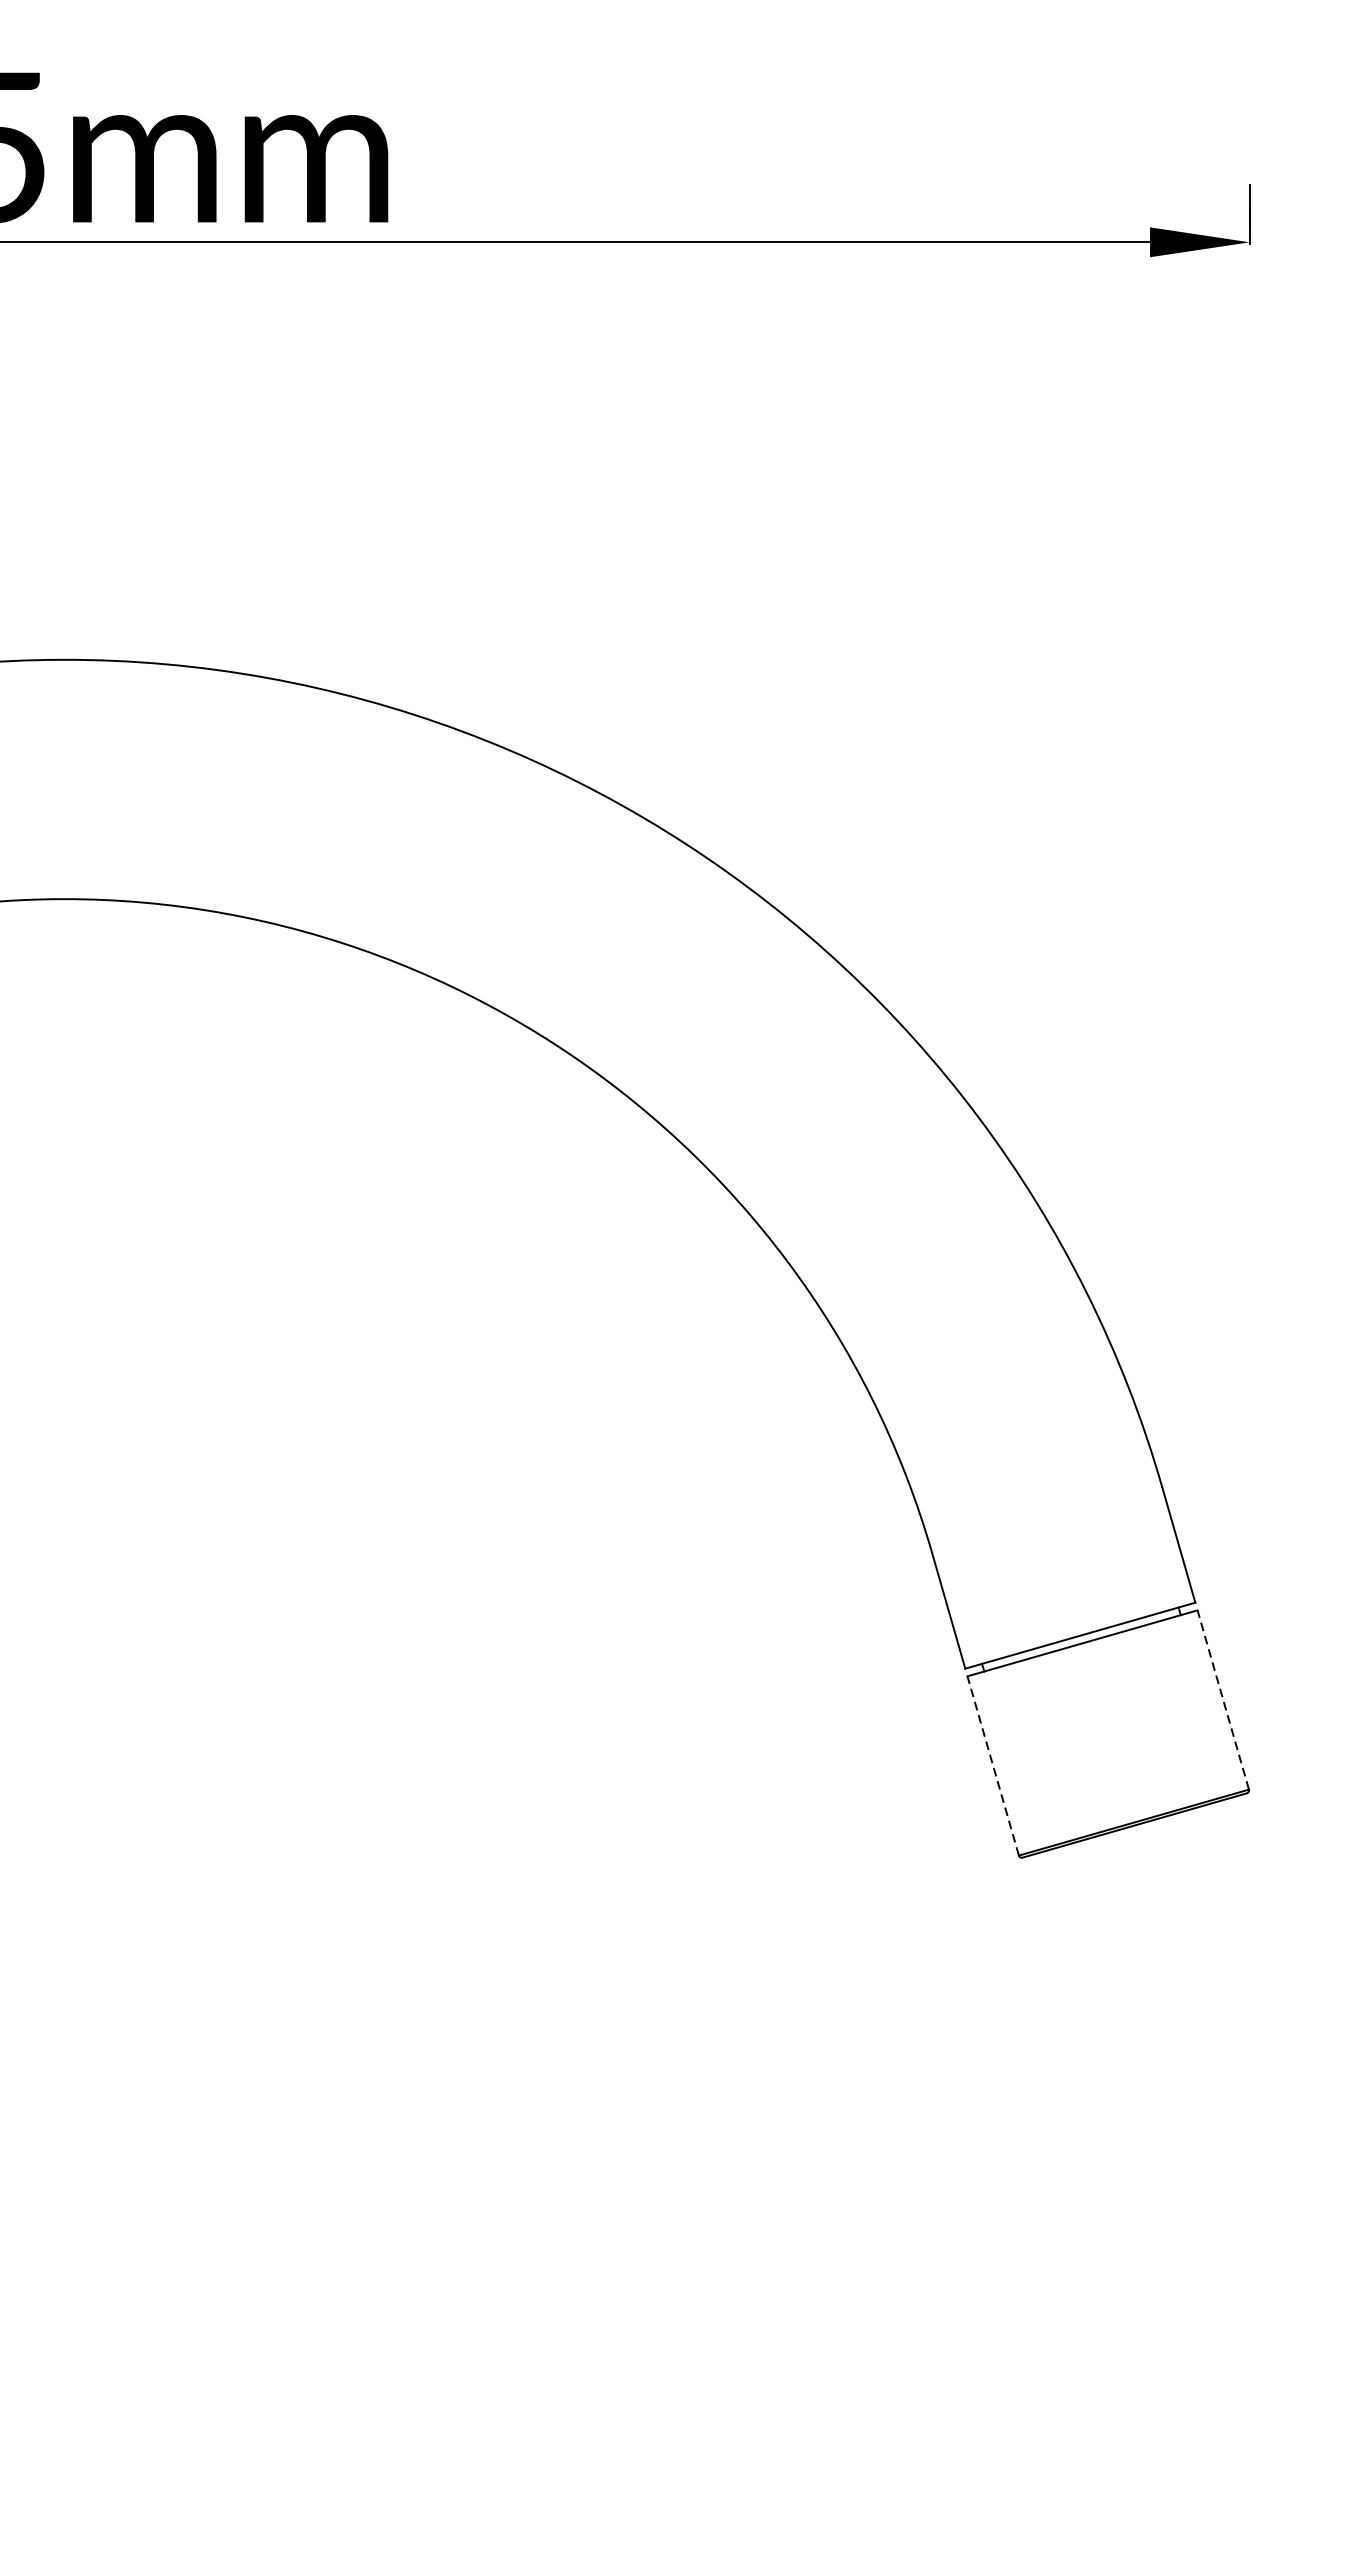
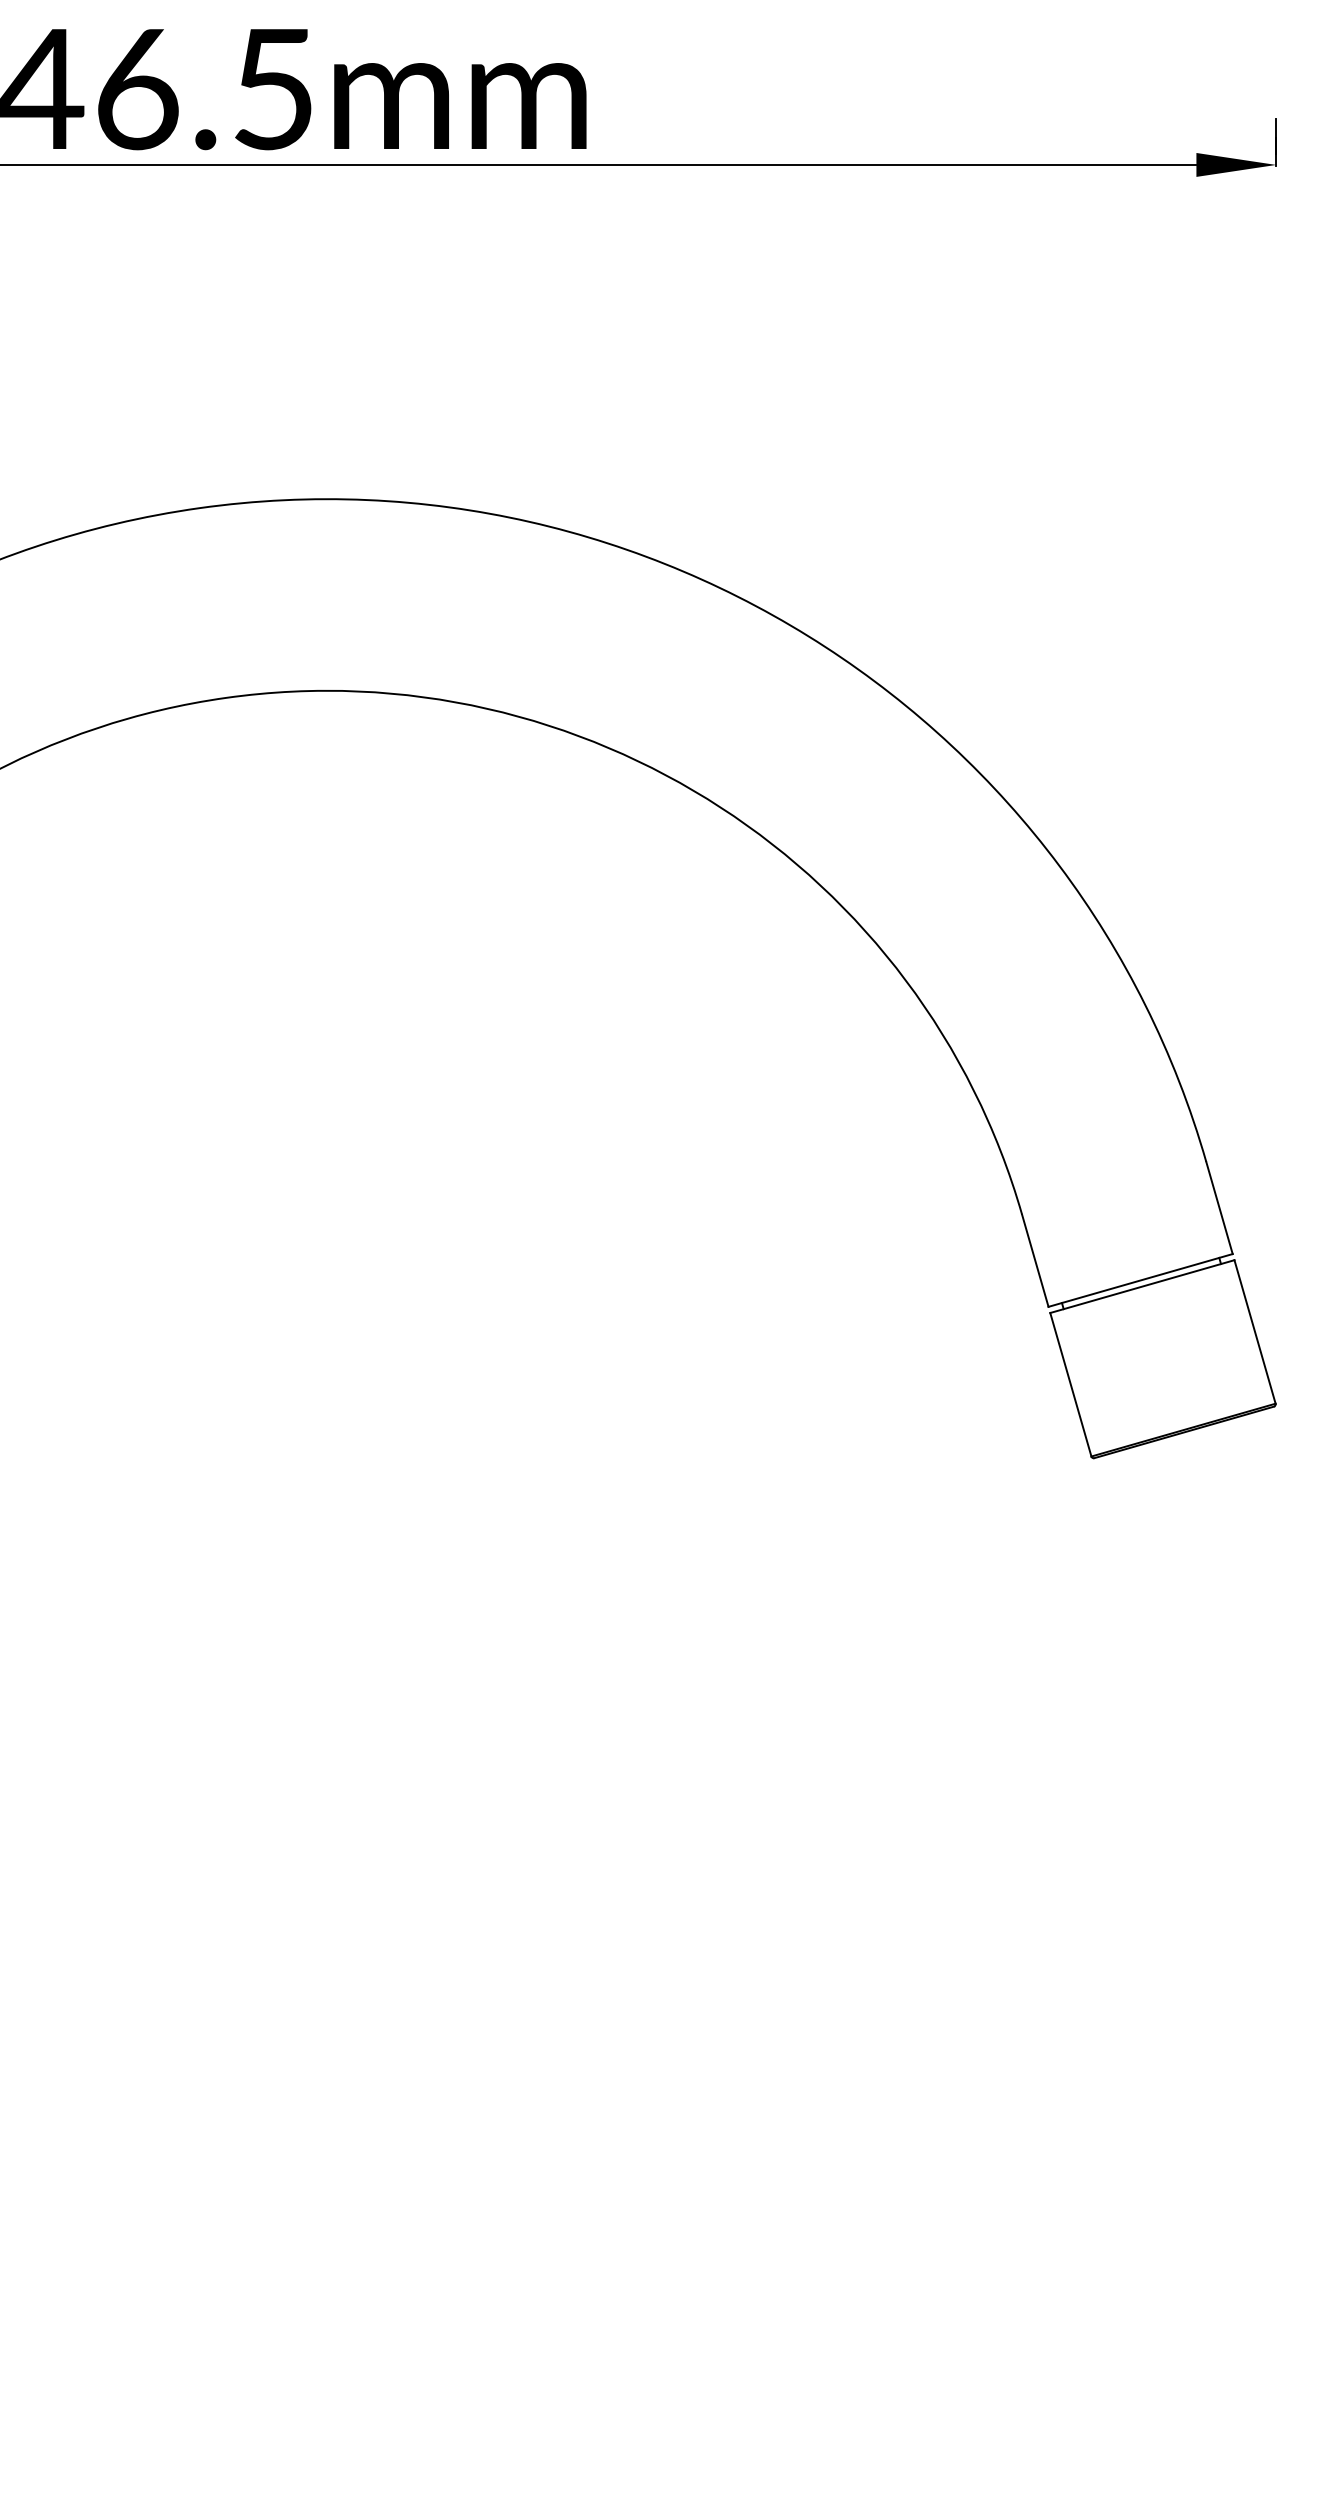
line: (1223, 1699) -> (1255, 1331), dashed -> solid
line: (992, 1765) -> (1070, 1384), dashed -> solid

